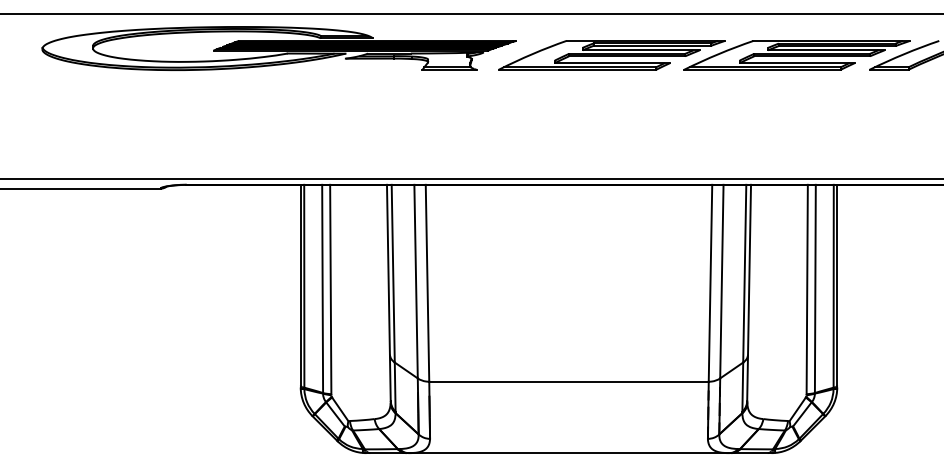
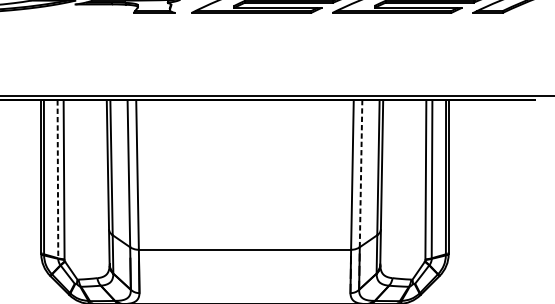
line: (721, 281) -> (360, 173), solid -> dashed
line: (322, 289) -> (57, 179), solid -> dashed

